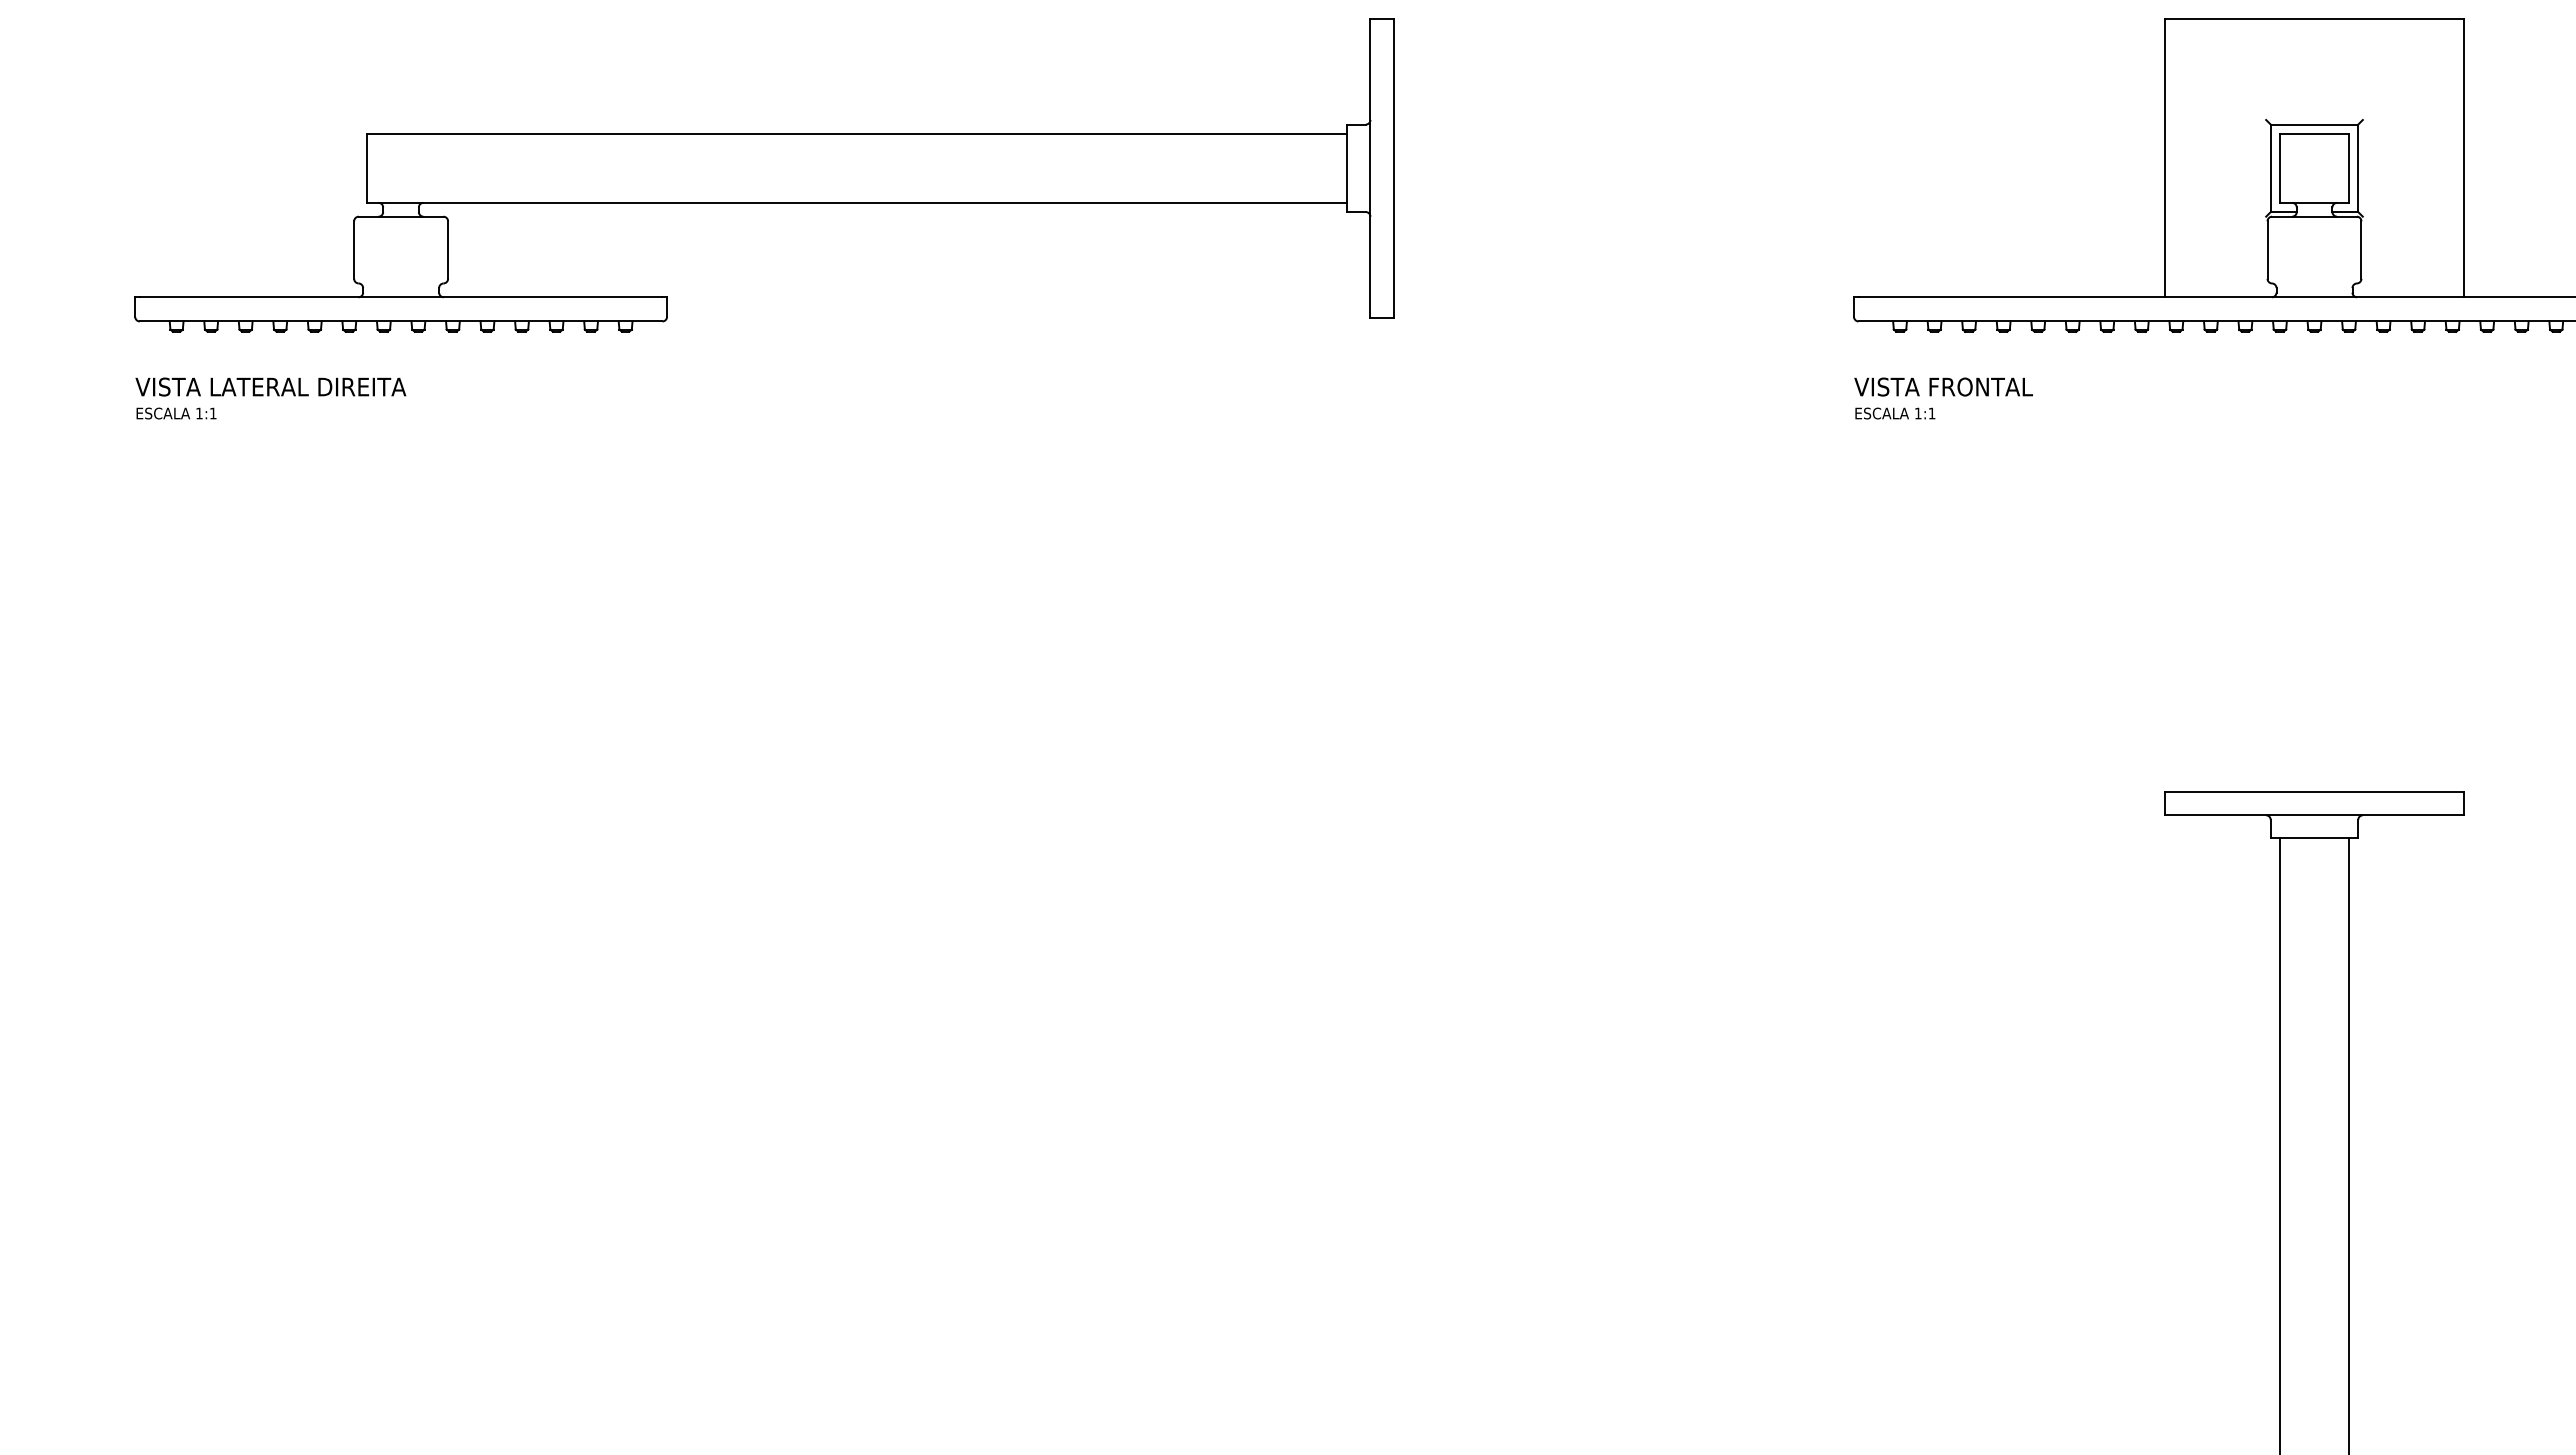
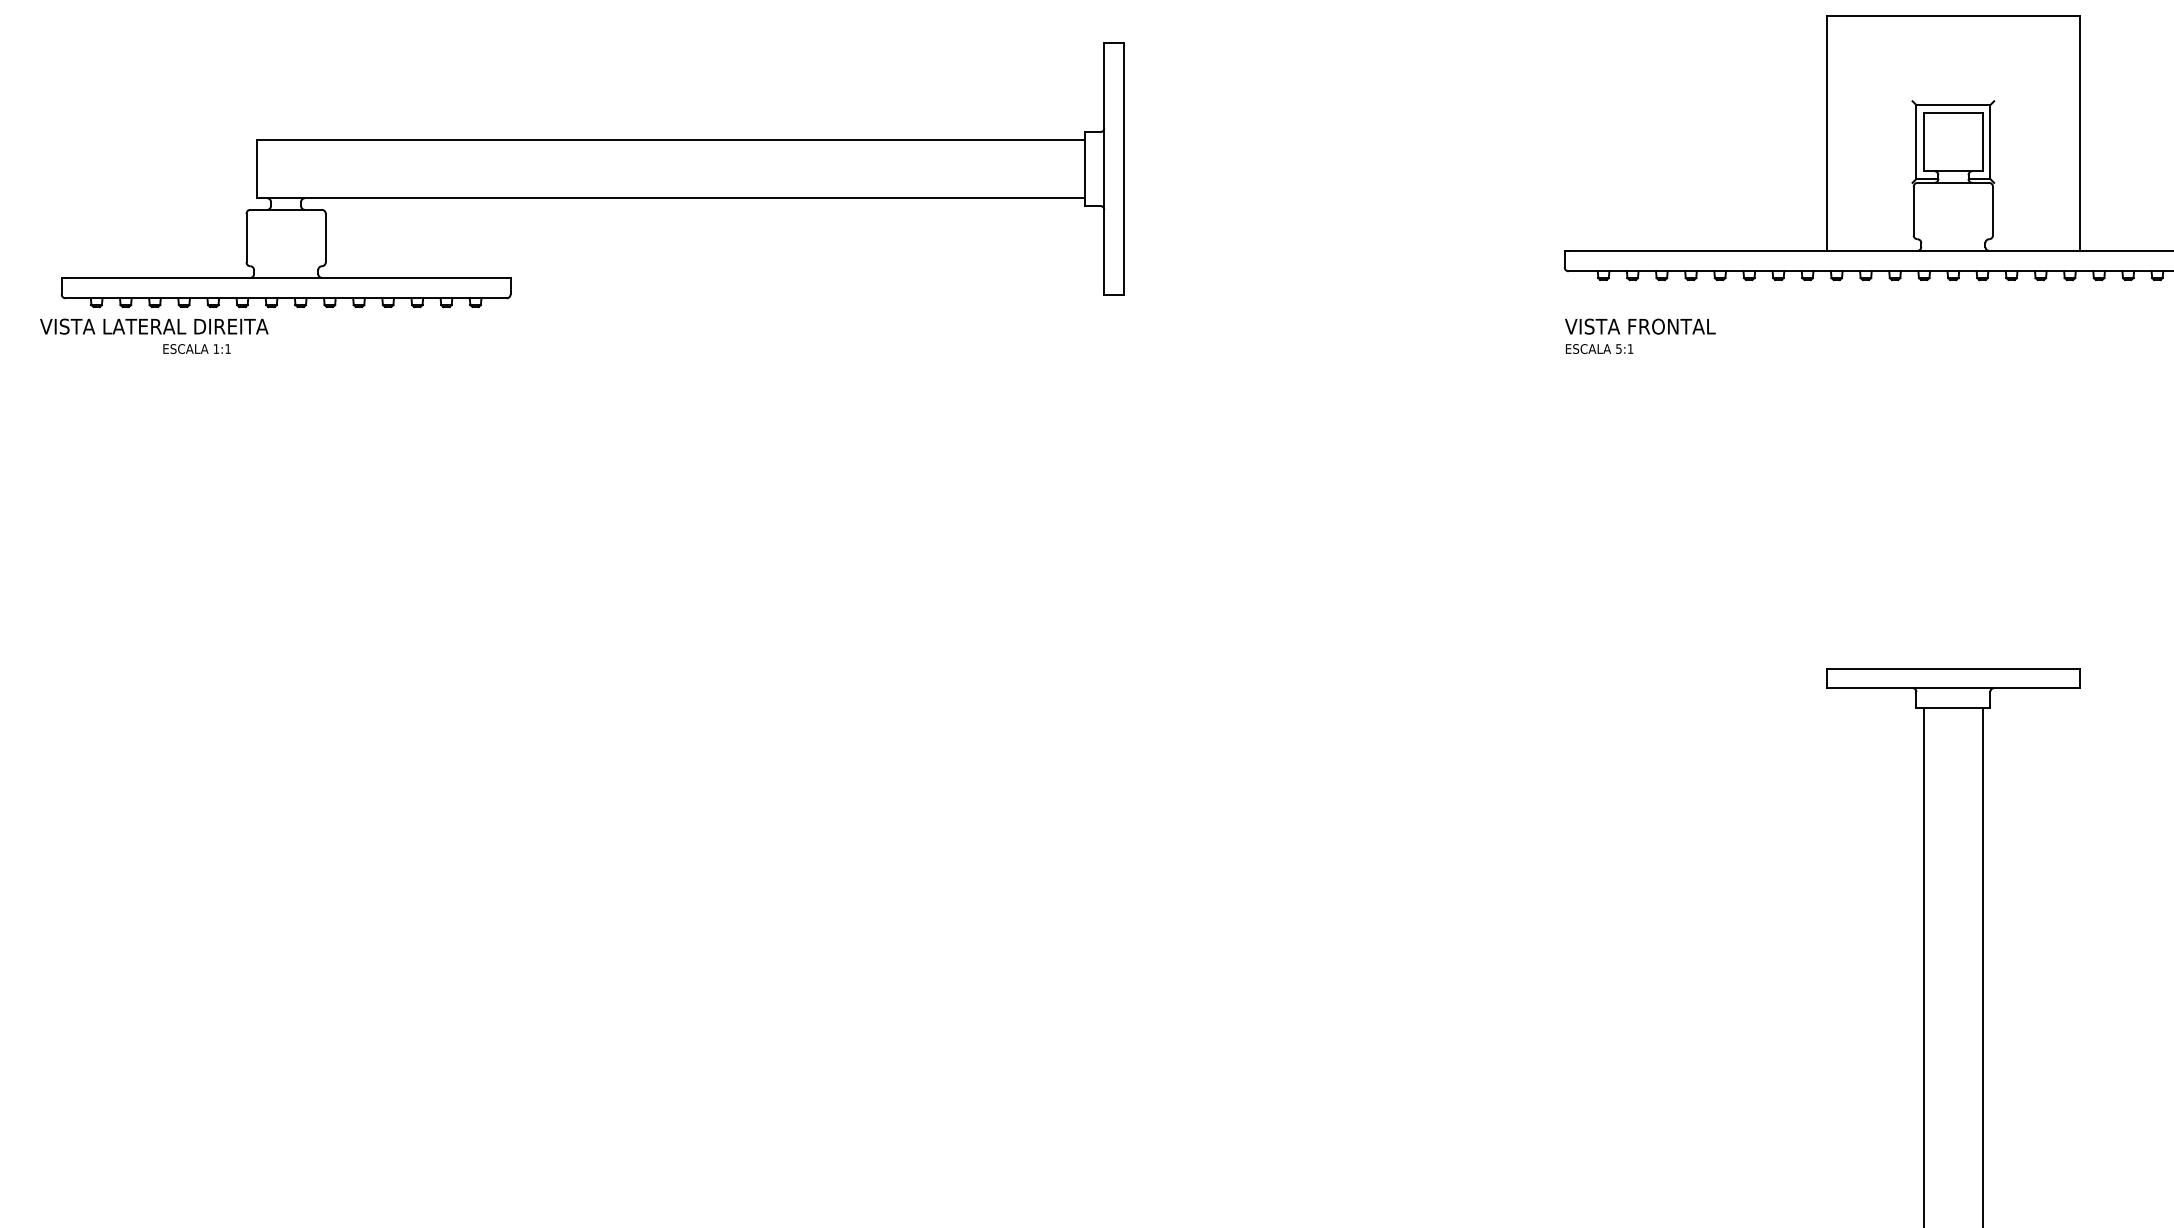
part: (764, 175) -> (592, 175), moved
text: (270, 386) -> (153, 326), moved
text: (176, 413) -> (197, 348), moved
text: (1917, 413) -> (1618, 348), 1:1 -> 5:1

